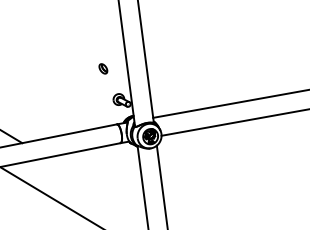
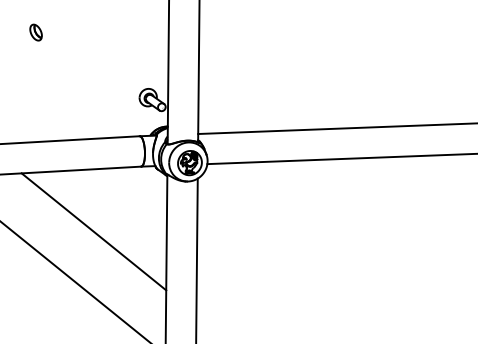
part: (103, 68) -> (36, 32), moved
line: (96, 187) -> (93, 231), added

